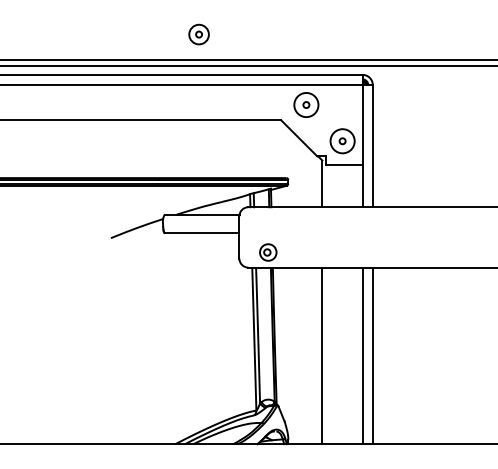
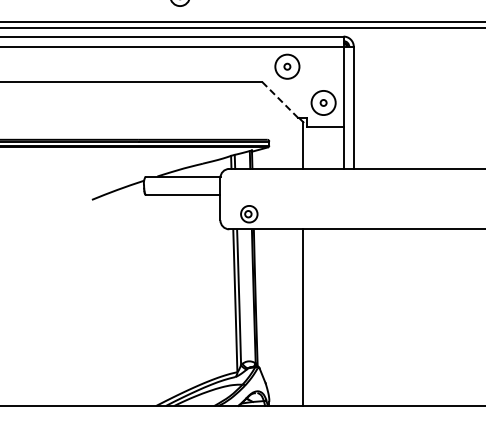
line: (299, 138) -> (280, 100), solid -> dashed
line: (362, 355) -> (343, 317), removed
line: (372, 355) -> (353, 317), removed

